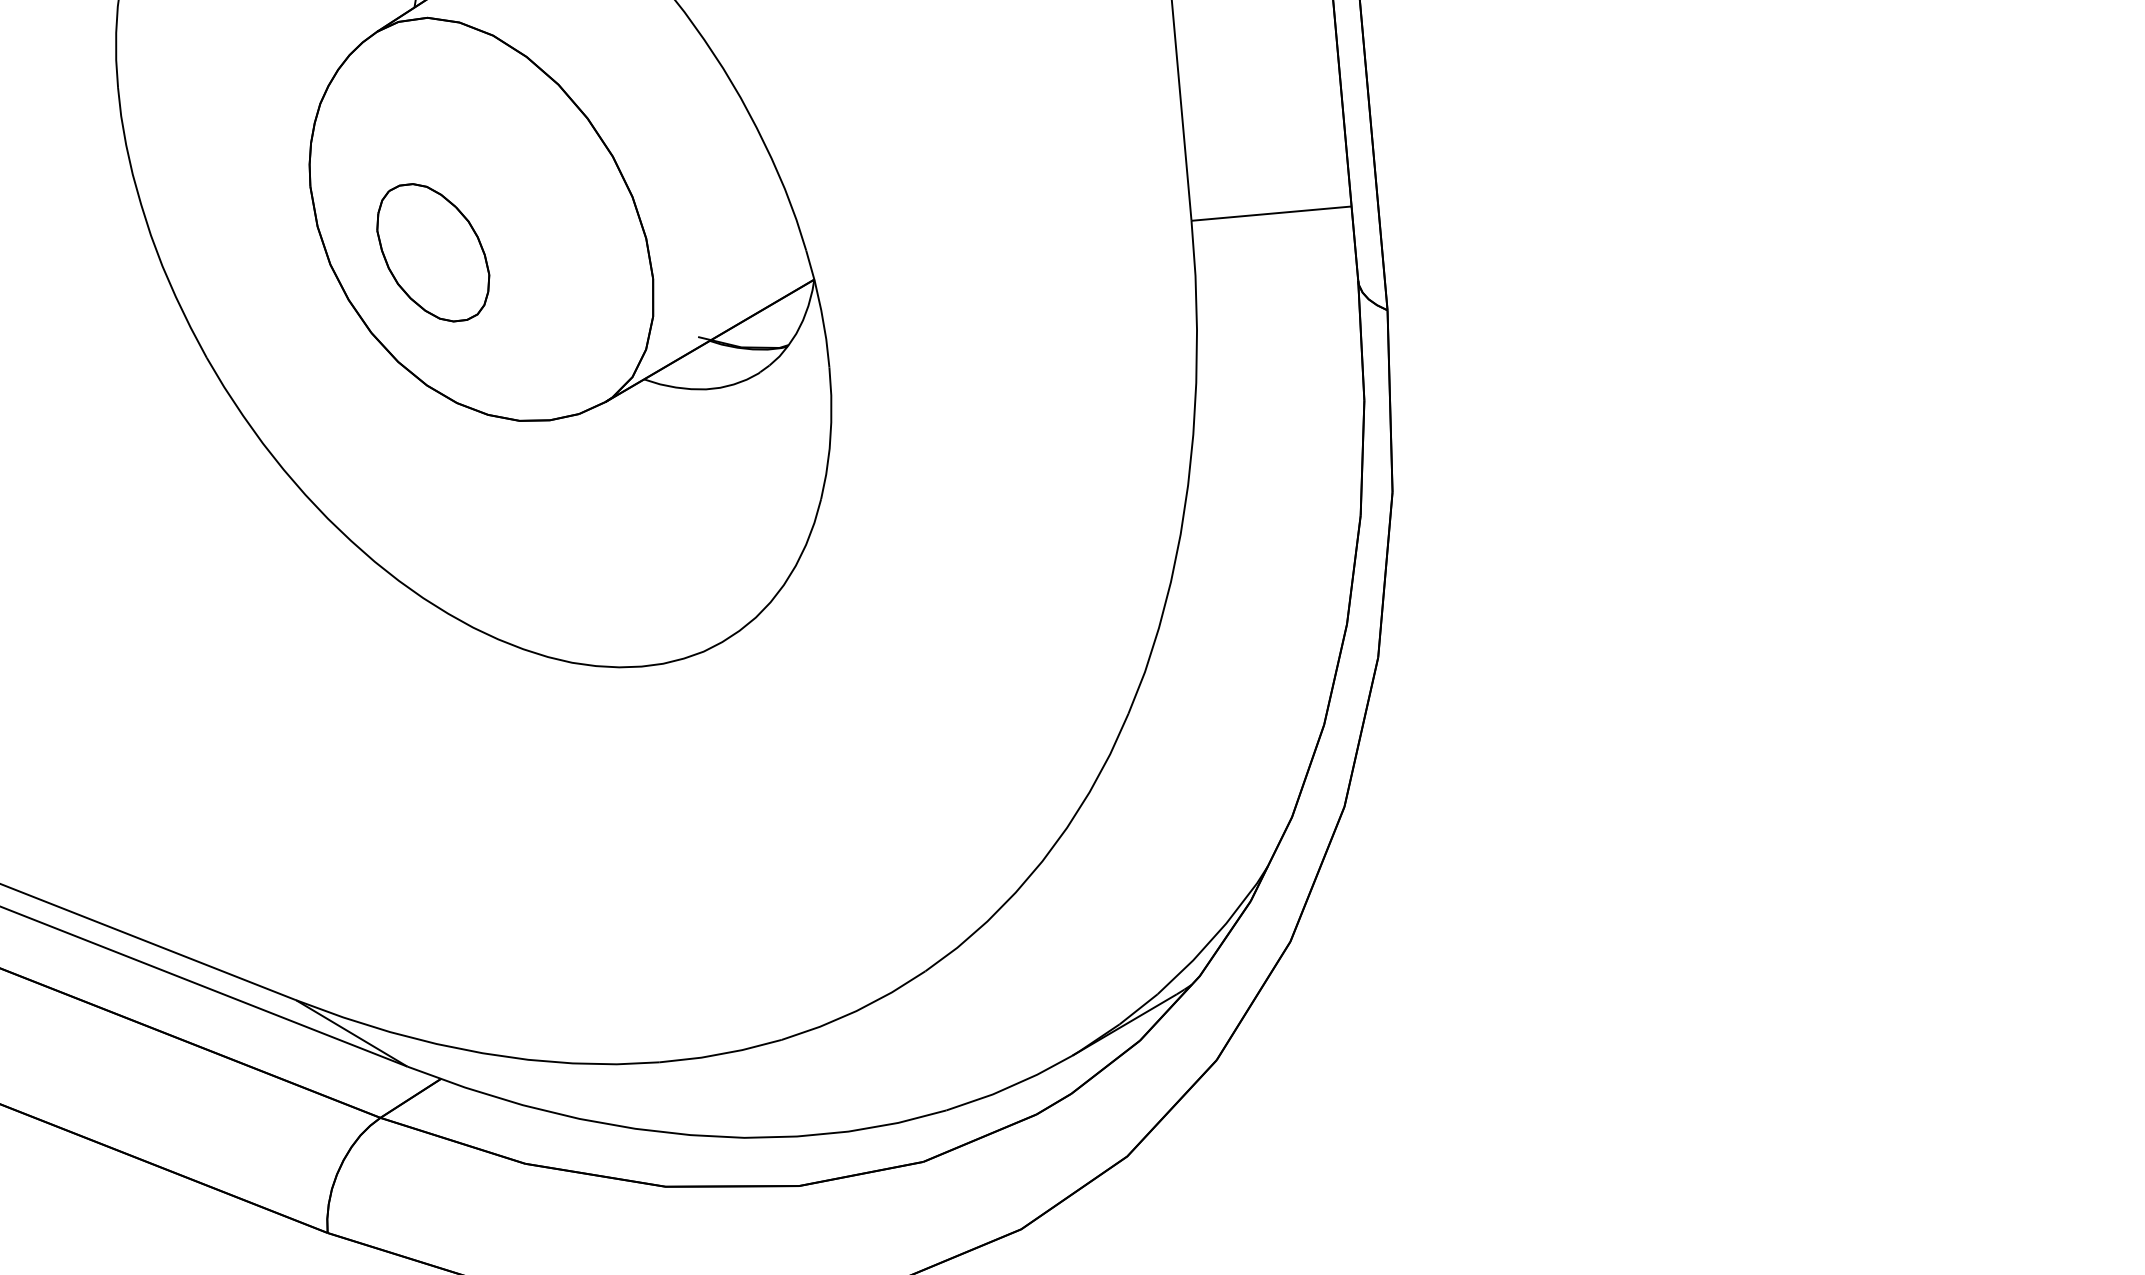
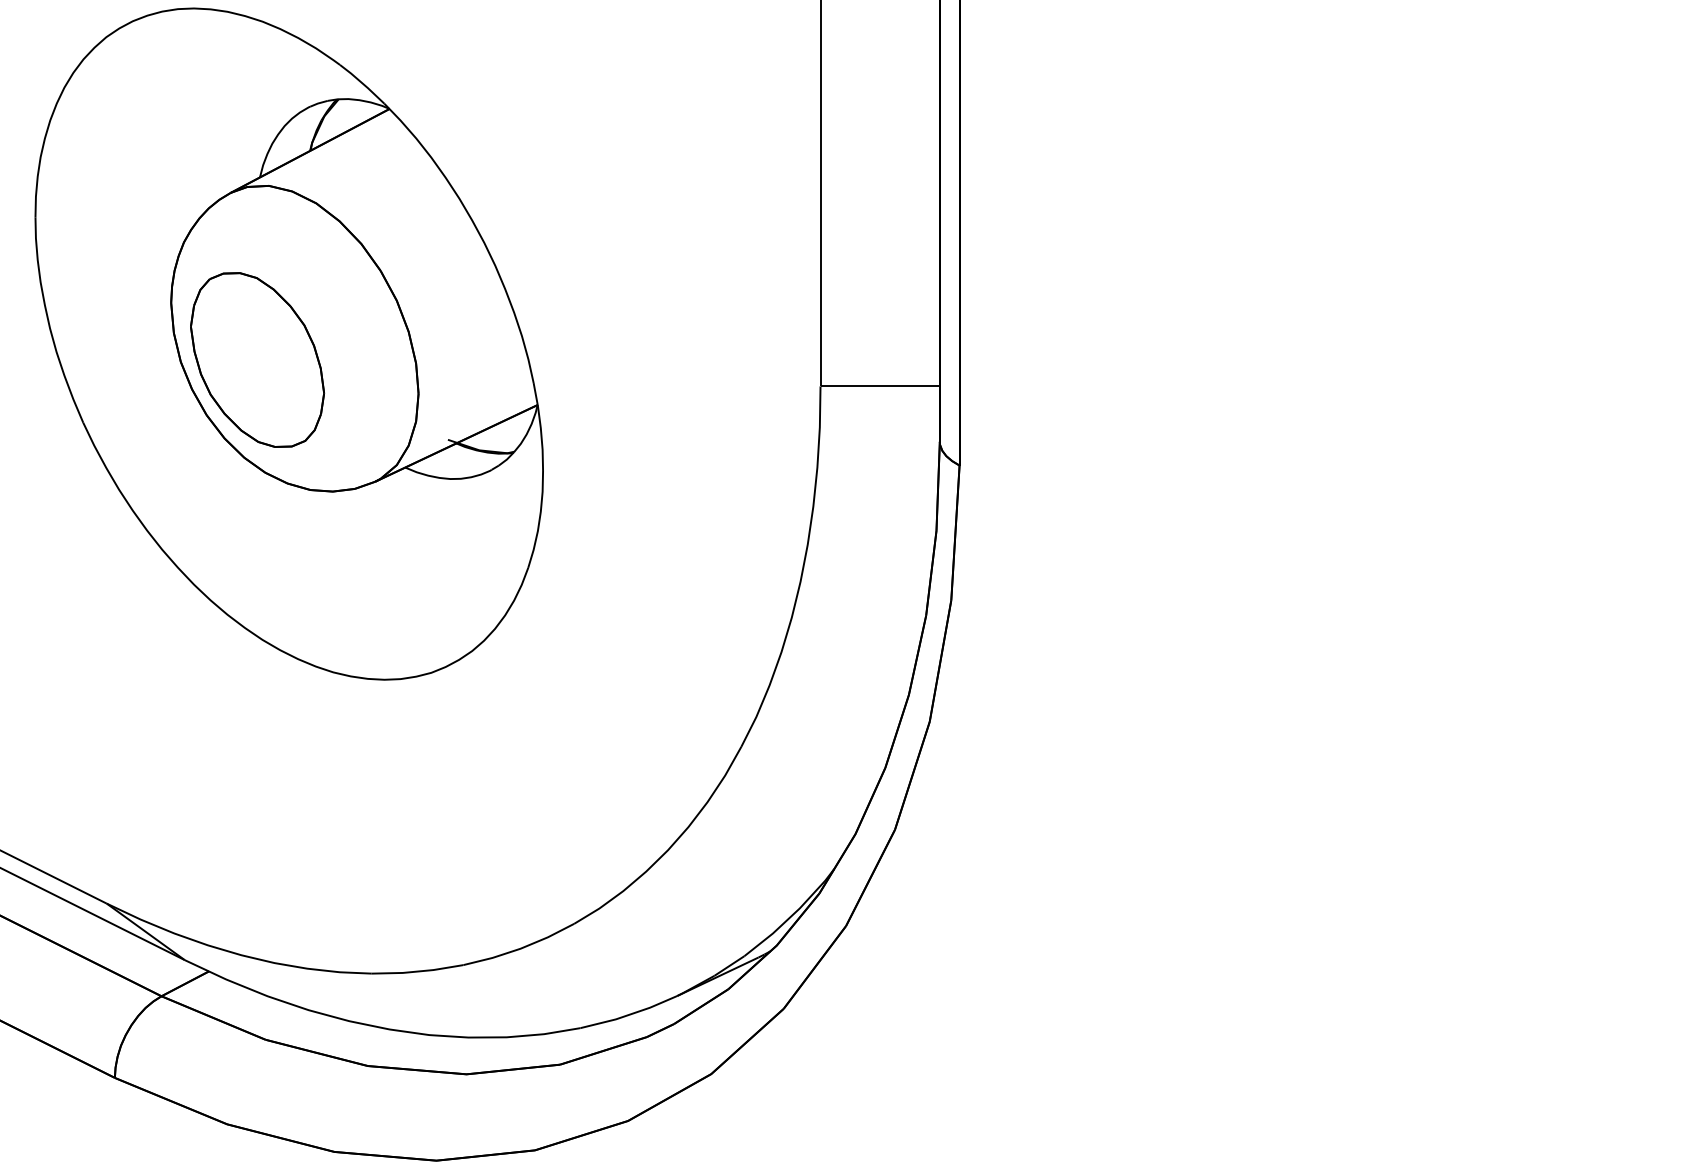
part: (432, 252) -> (257, 359), size x1.67

